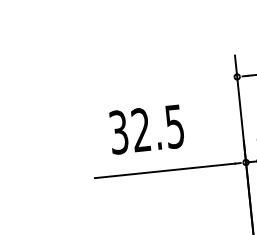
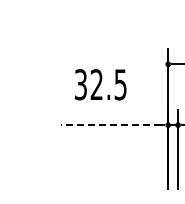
text: (146, 129) -> (100, 84), moved
line: (164, 171) -> (110, 125), solid -> dashed

